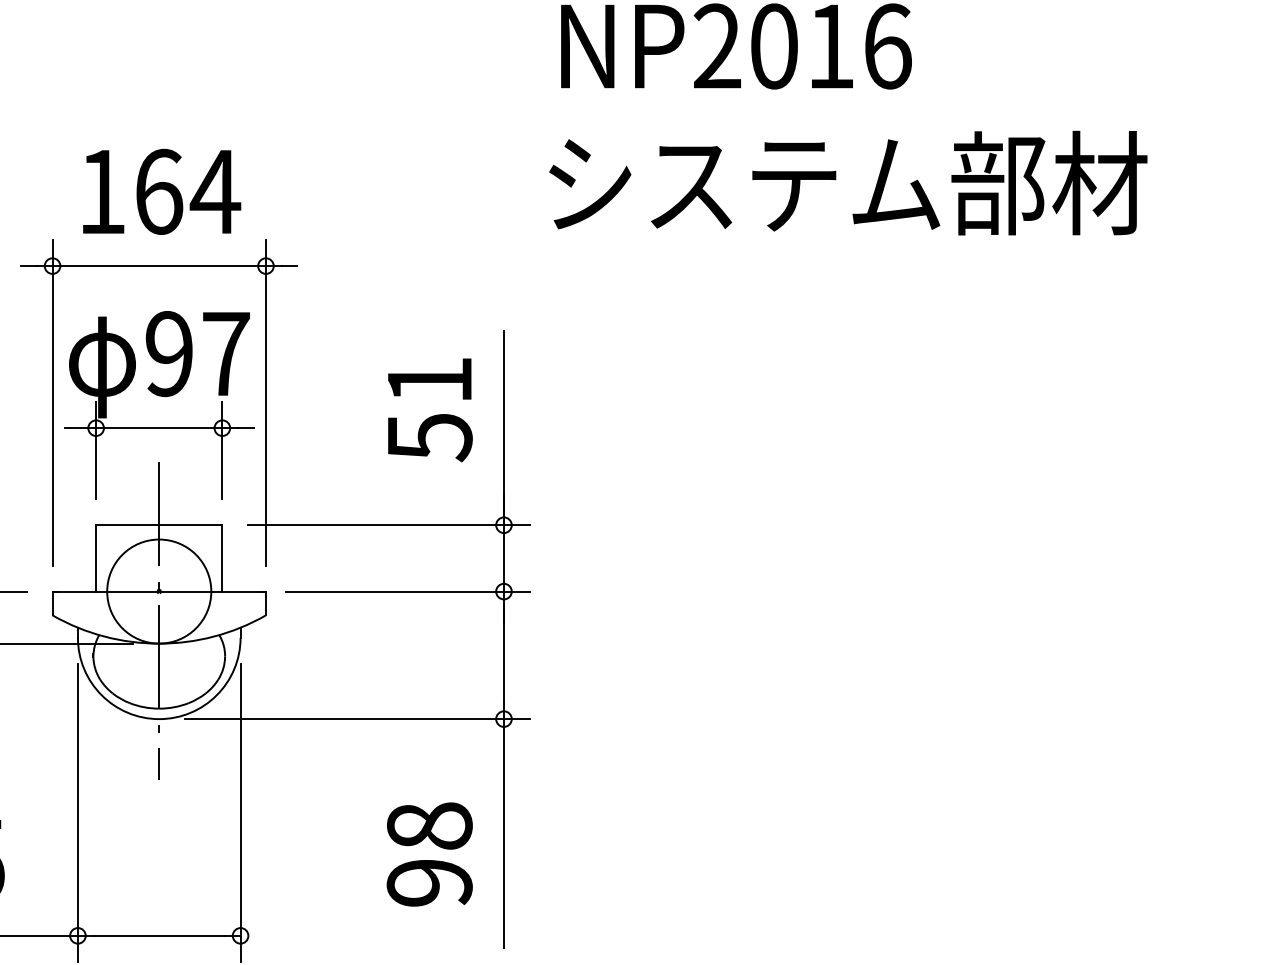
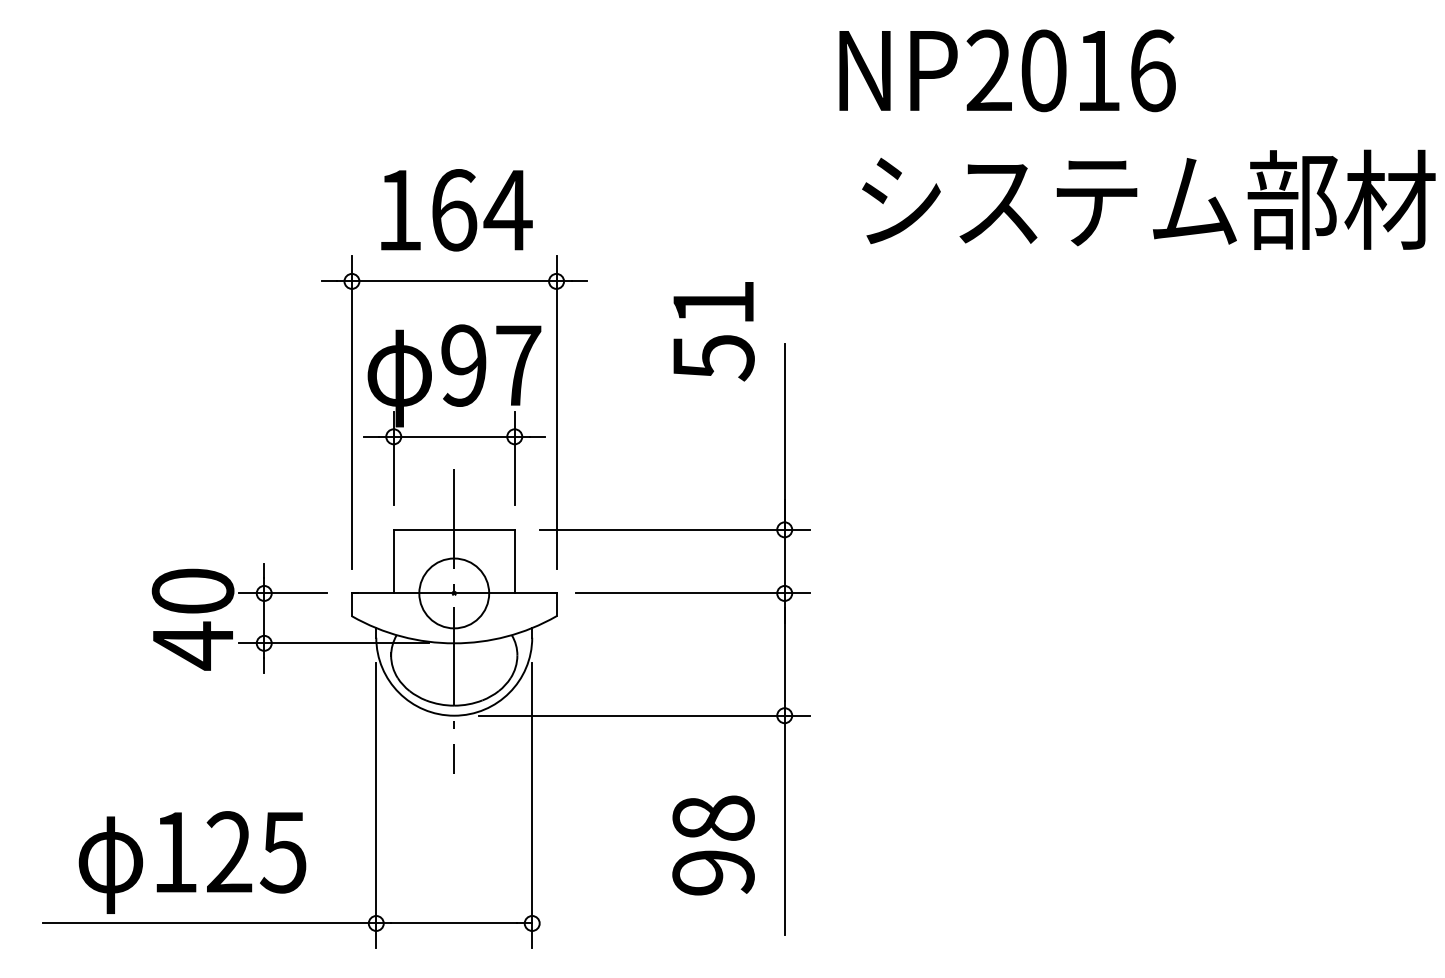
text: (847, 182) -> (1148, 199), moved
text: (429, 410) -> (713, 331), moved
circle: (159, 591) -> (454, 593), size x0.7

